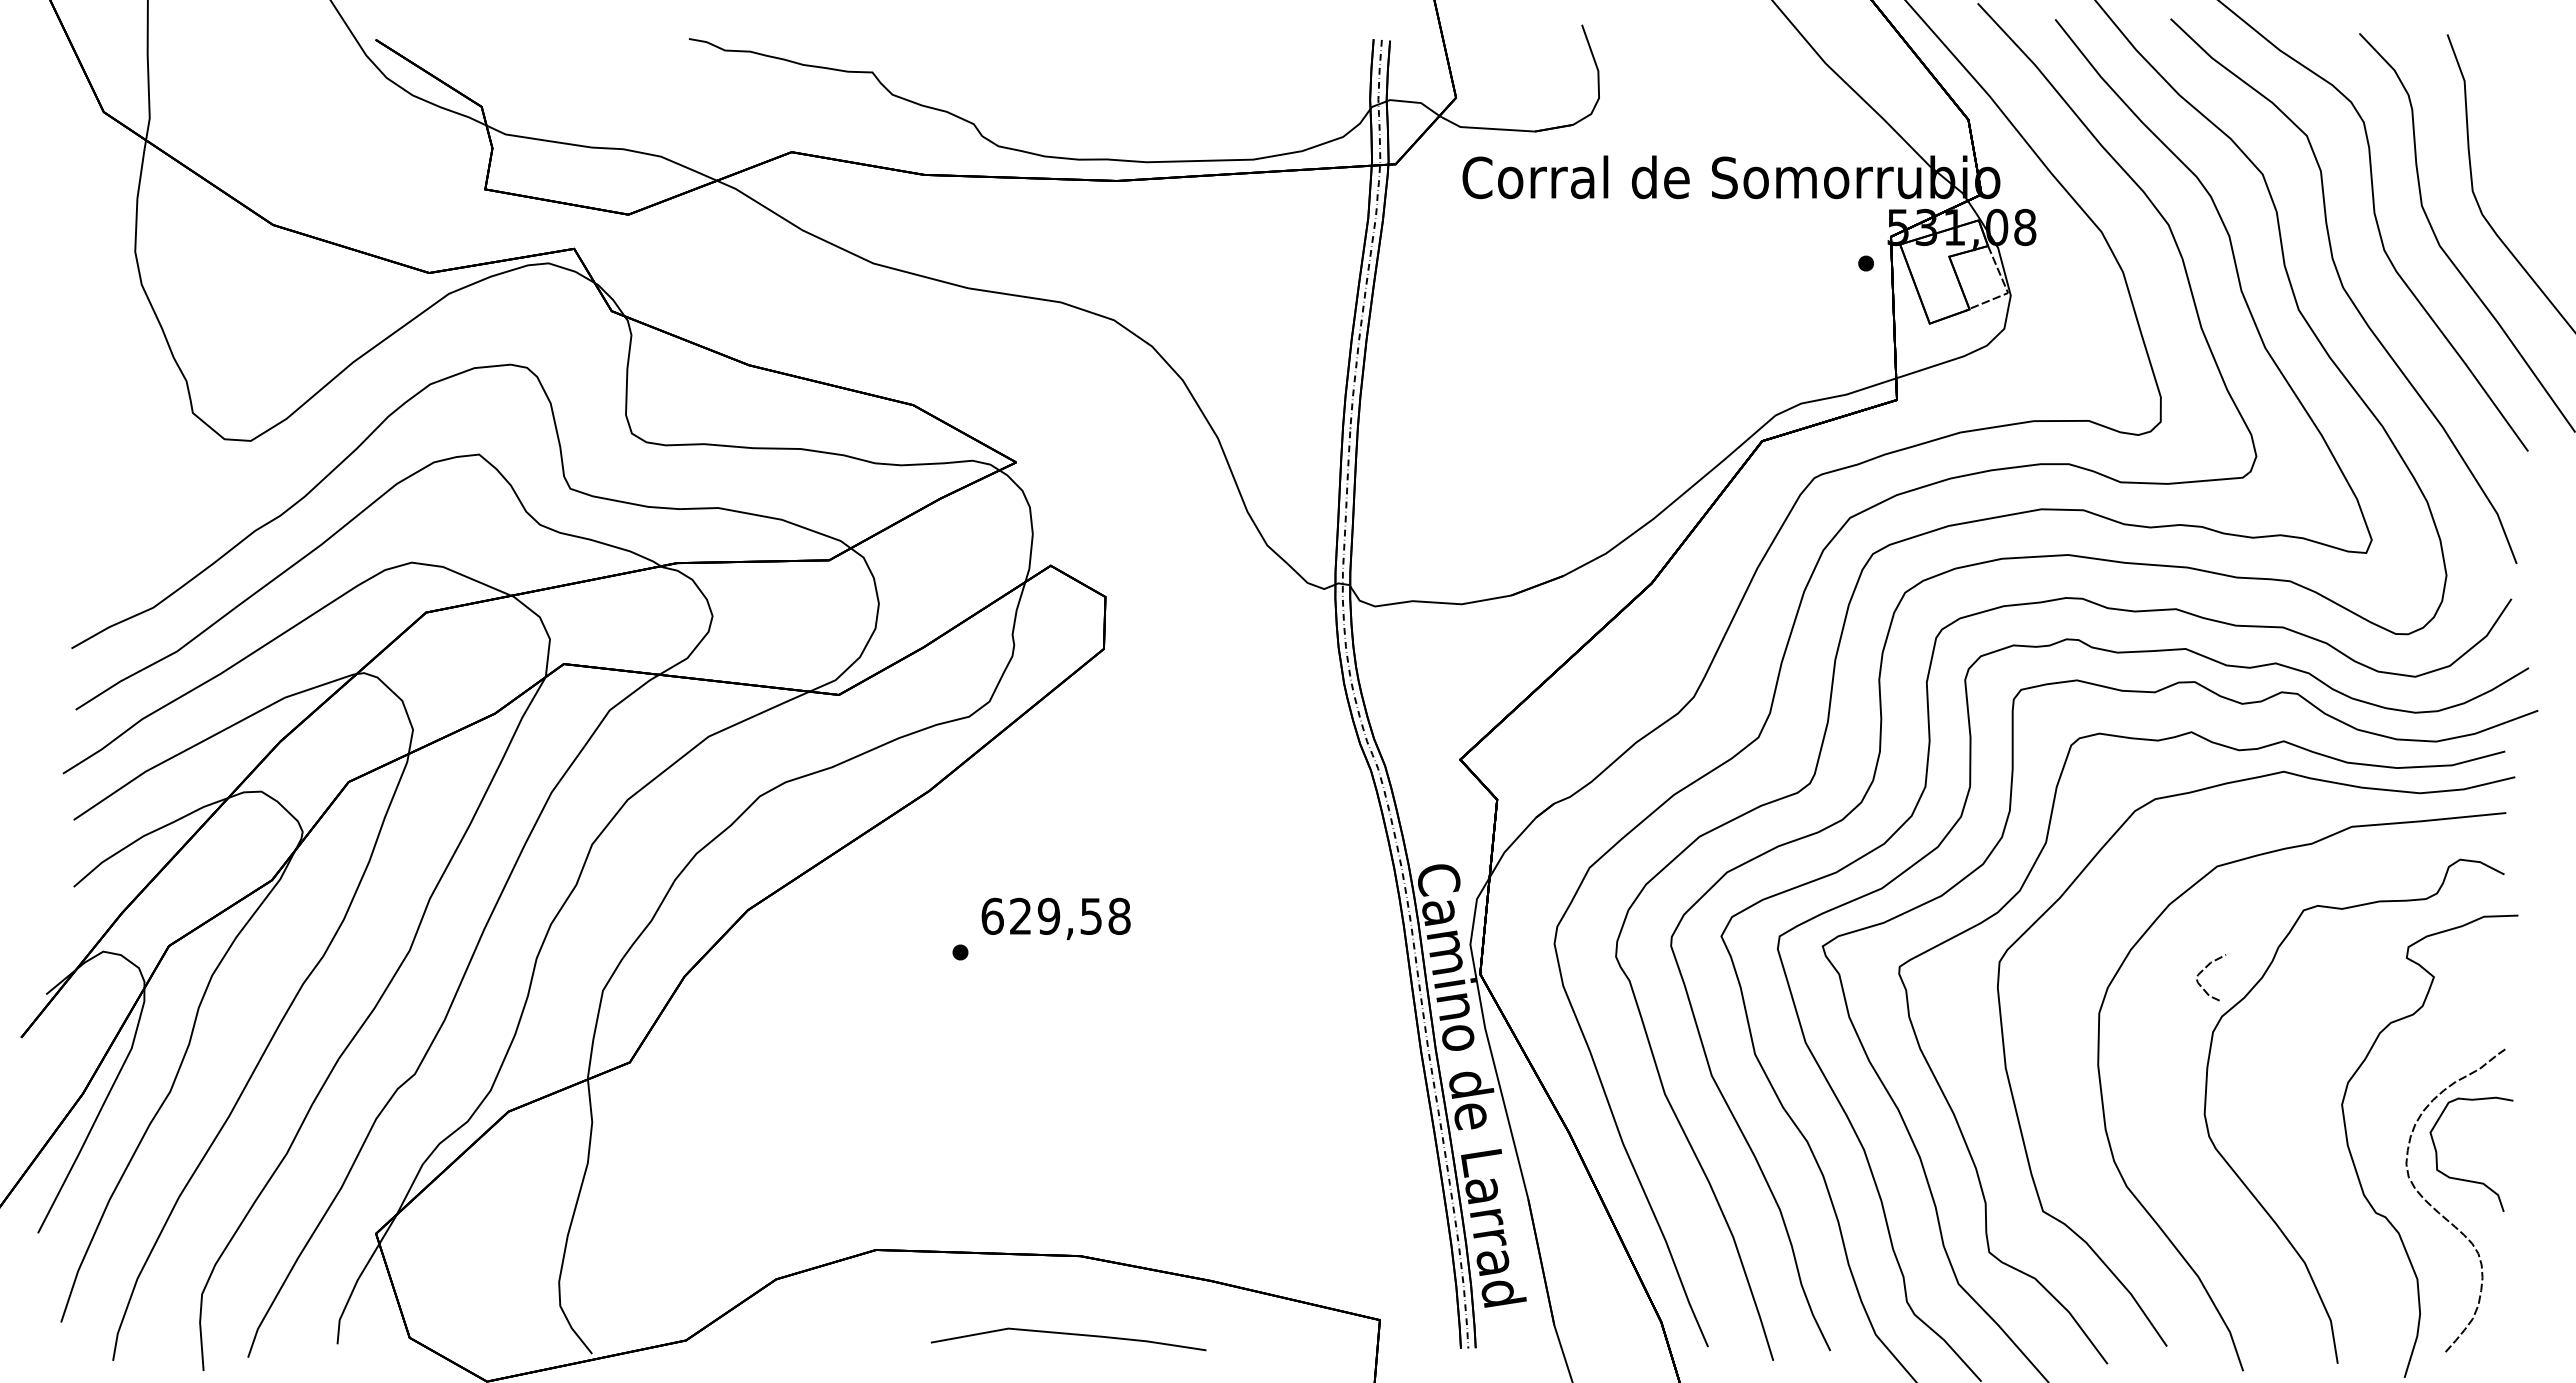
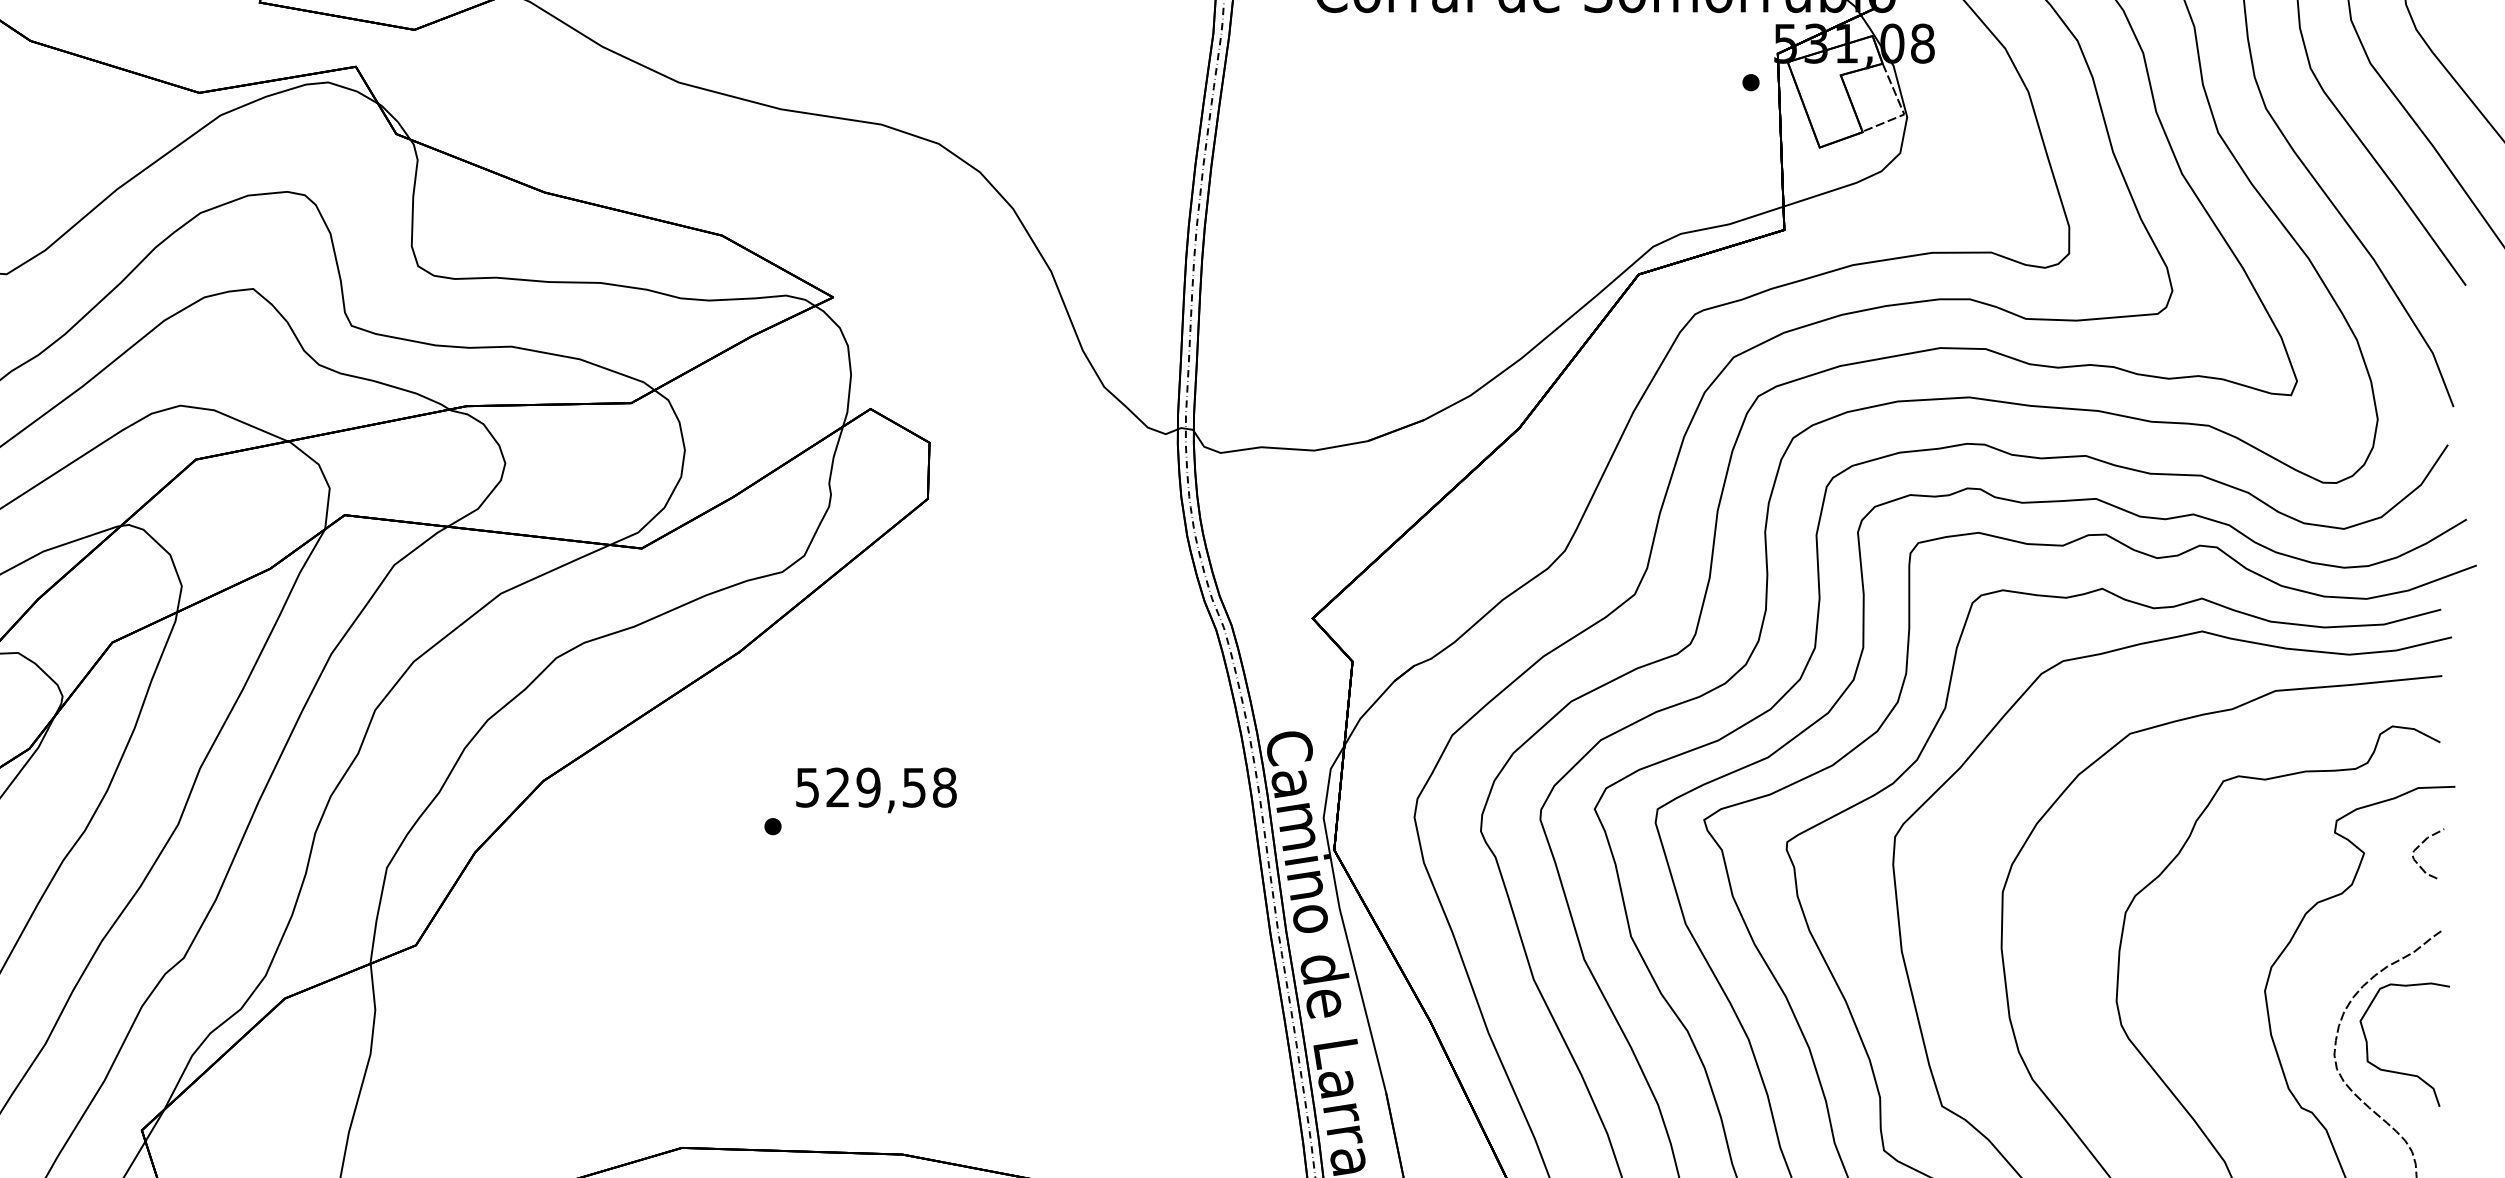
text: (992, 915) -> (807, 786), 629,58 -> 529,58
curve: (2203, 971) -> (2419, 847), moved

